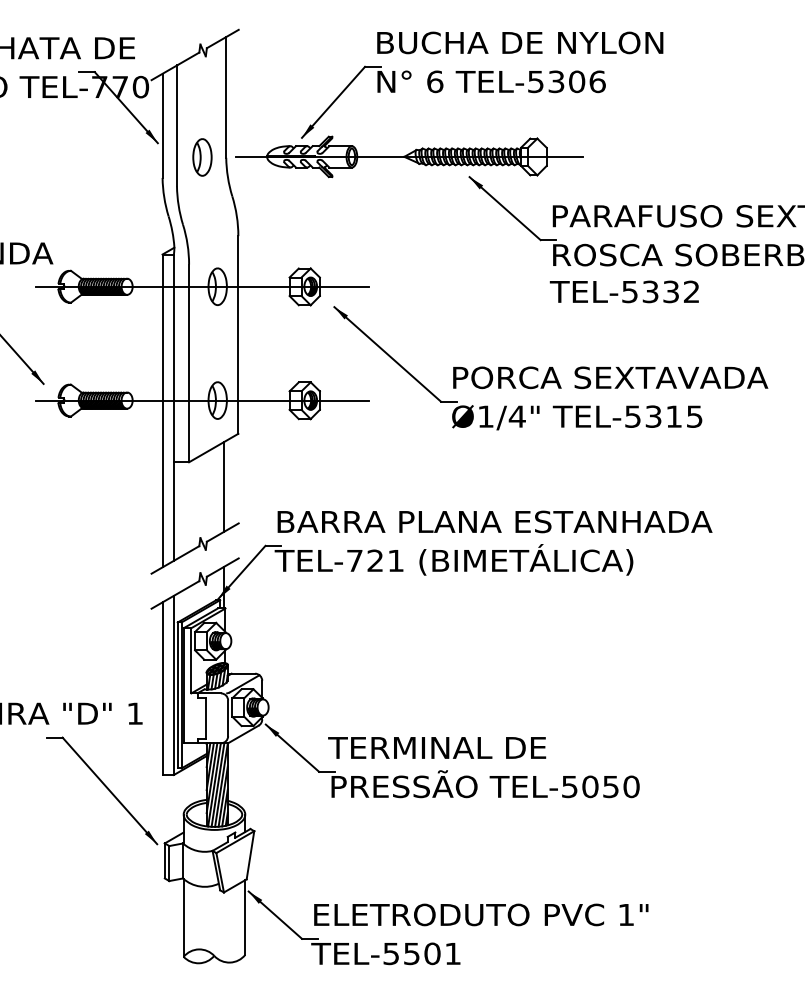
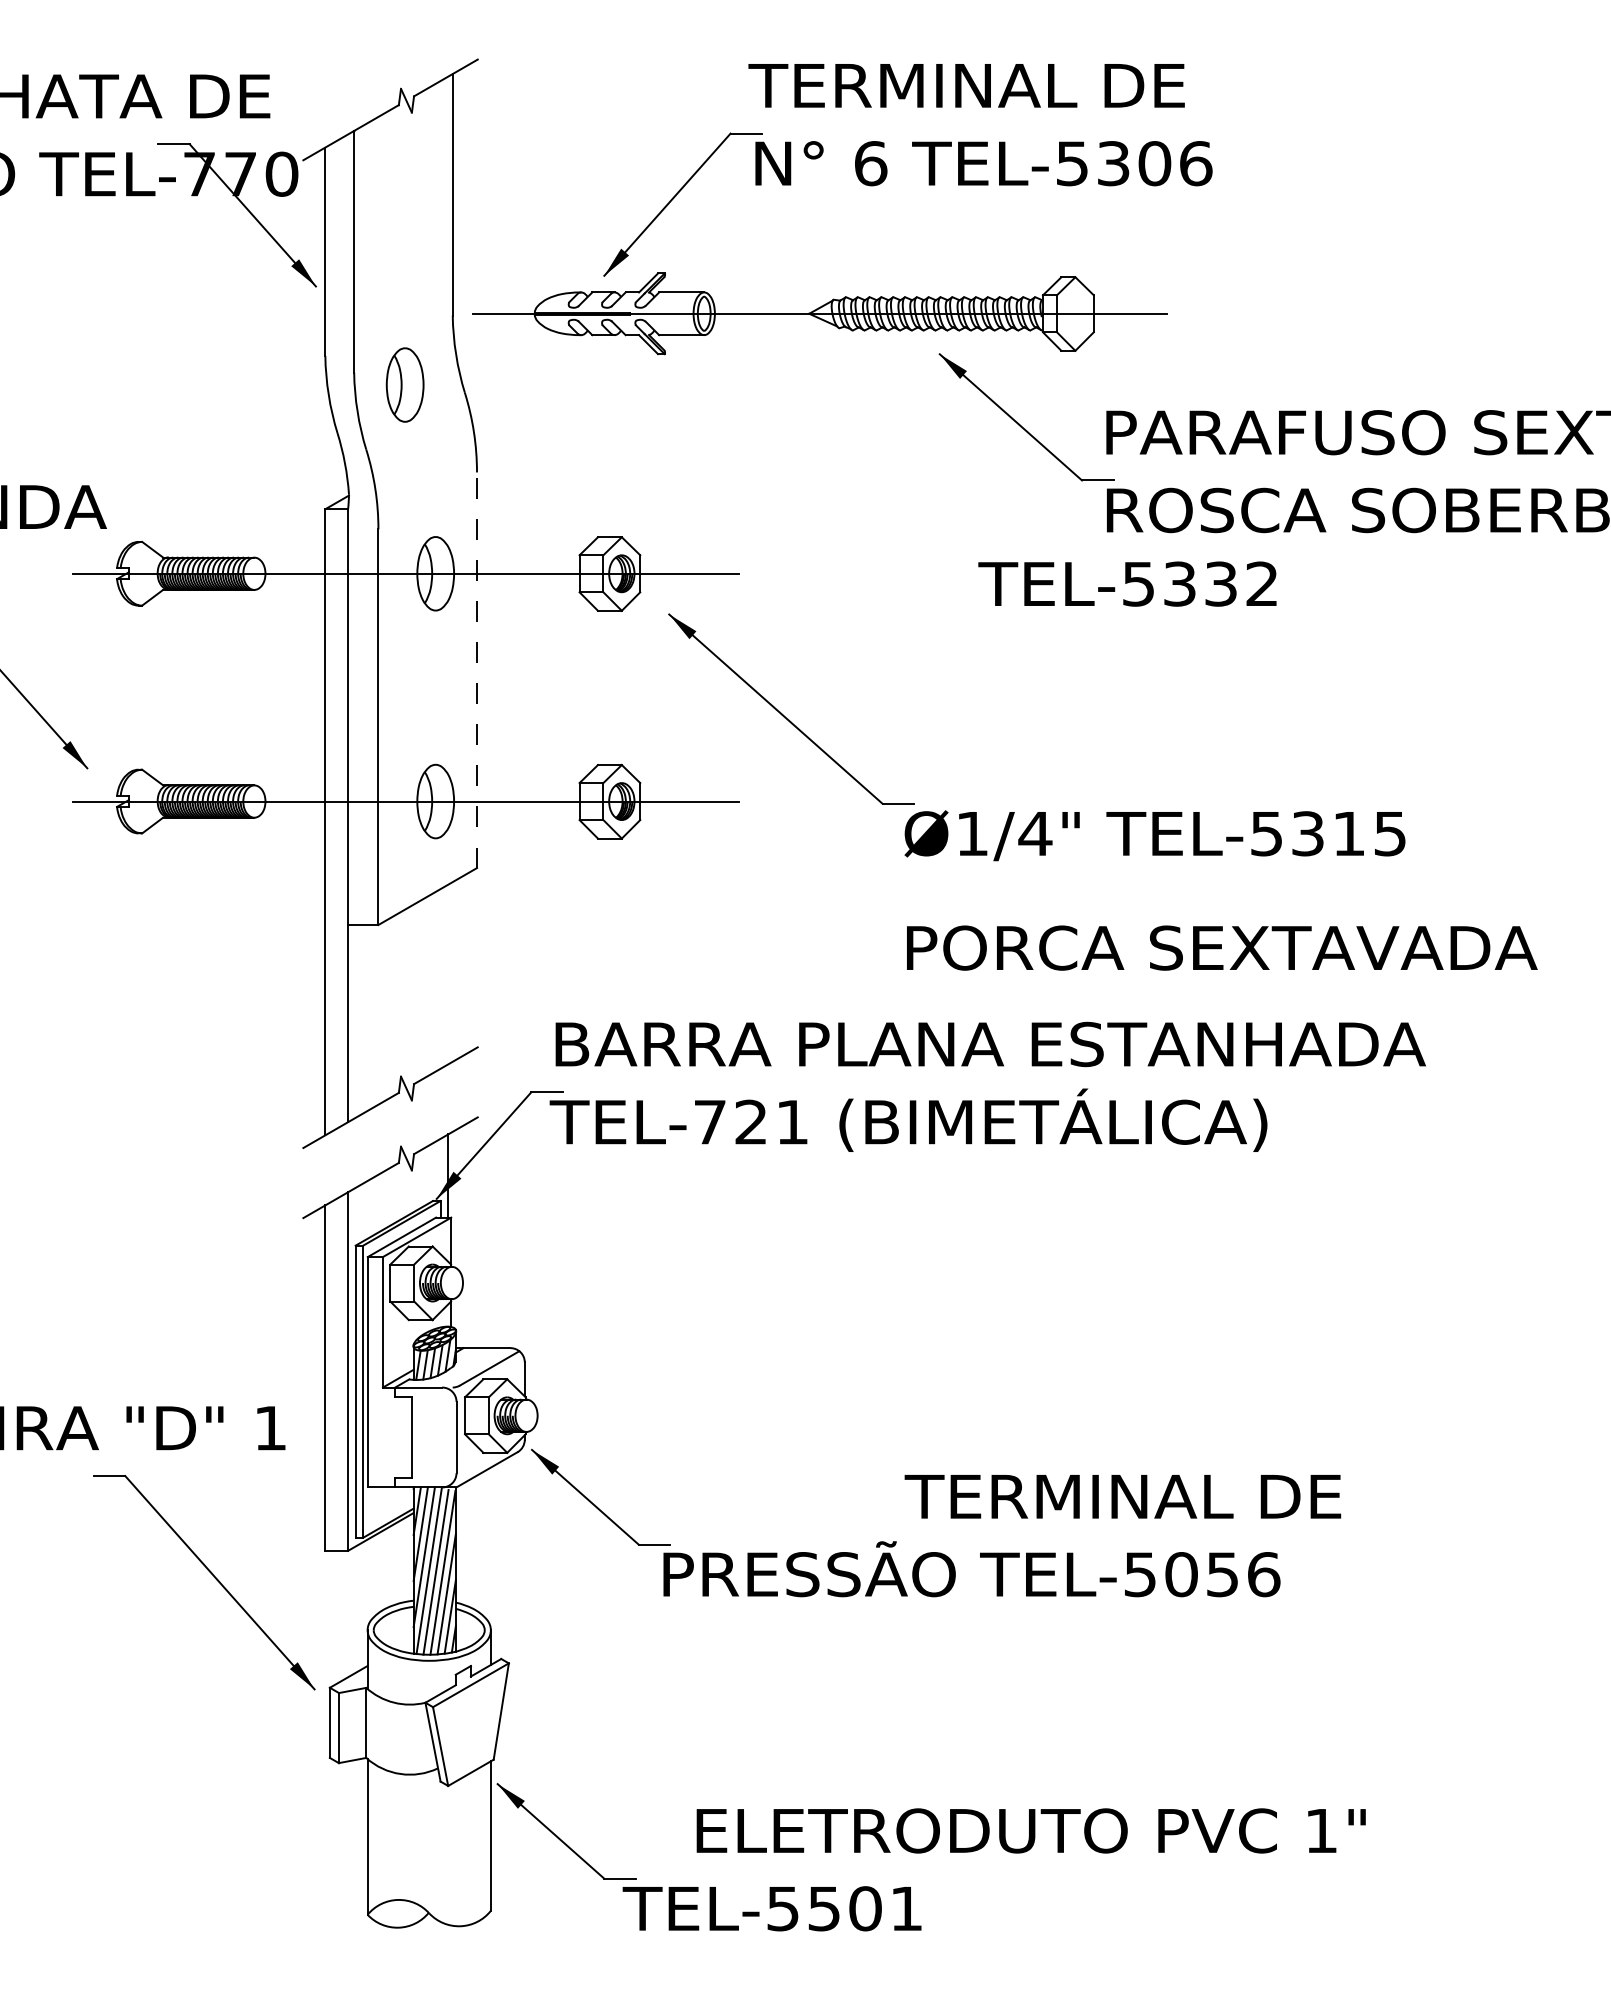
text: (518, 42) -> (1037, 84), BUCHA DE NYLON -> TERMINAL DE
part: (202, 157) -> (405, 385), moved
text: (623, 291) -> (1125, 583), moved
line: (238, 334) -> (477, 669), solid -> dashed
text: (610, 377) -> (1221, 947), moved
line: (223, 486) -> (447, 973), removed
text: (437, 747) -> (1123, 1495), moved
text: (631, 786) -> (1263, 1573), TEL-5050 -> TEL-5056
text: (481, 914) -> (1031, 1830), moved

